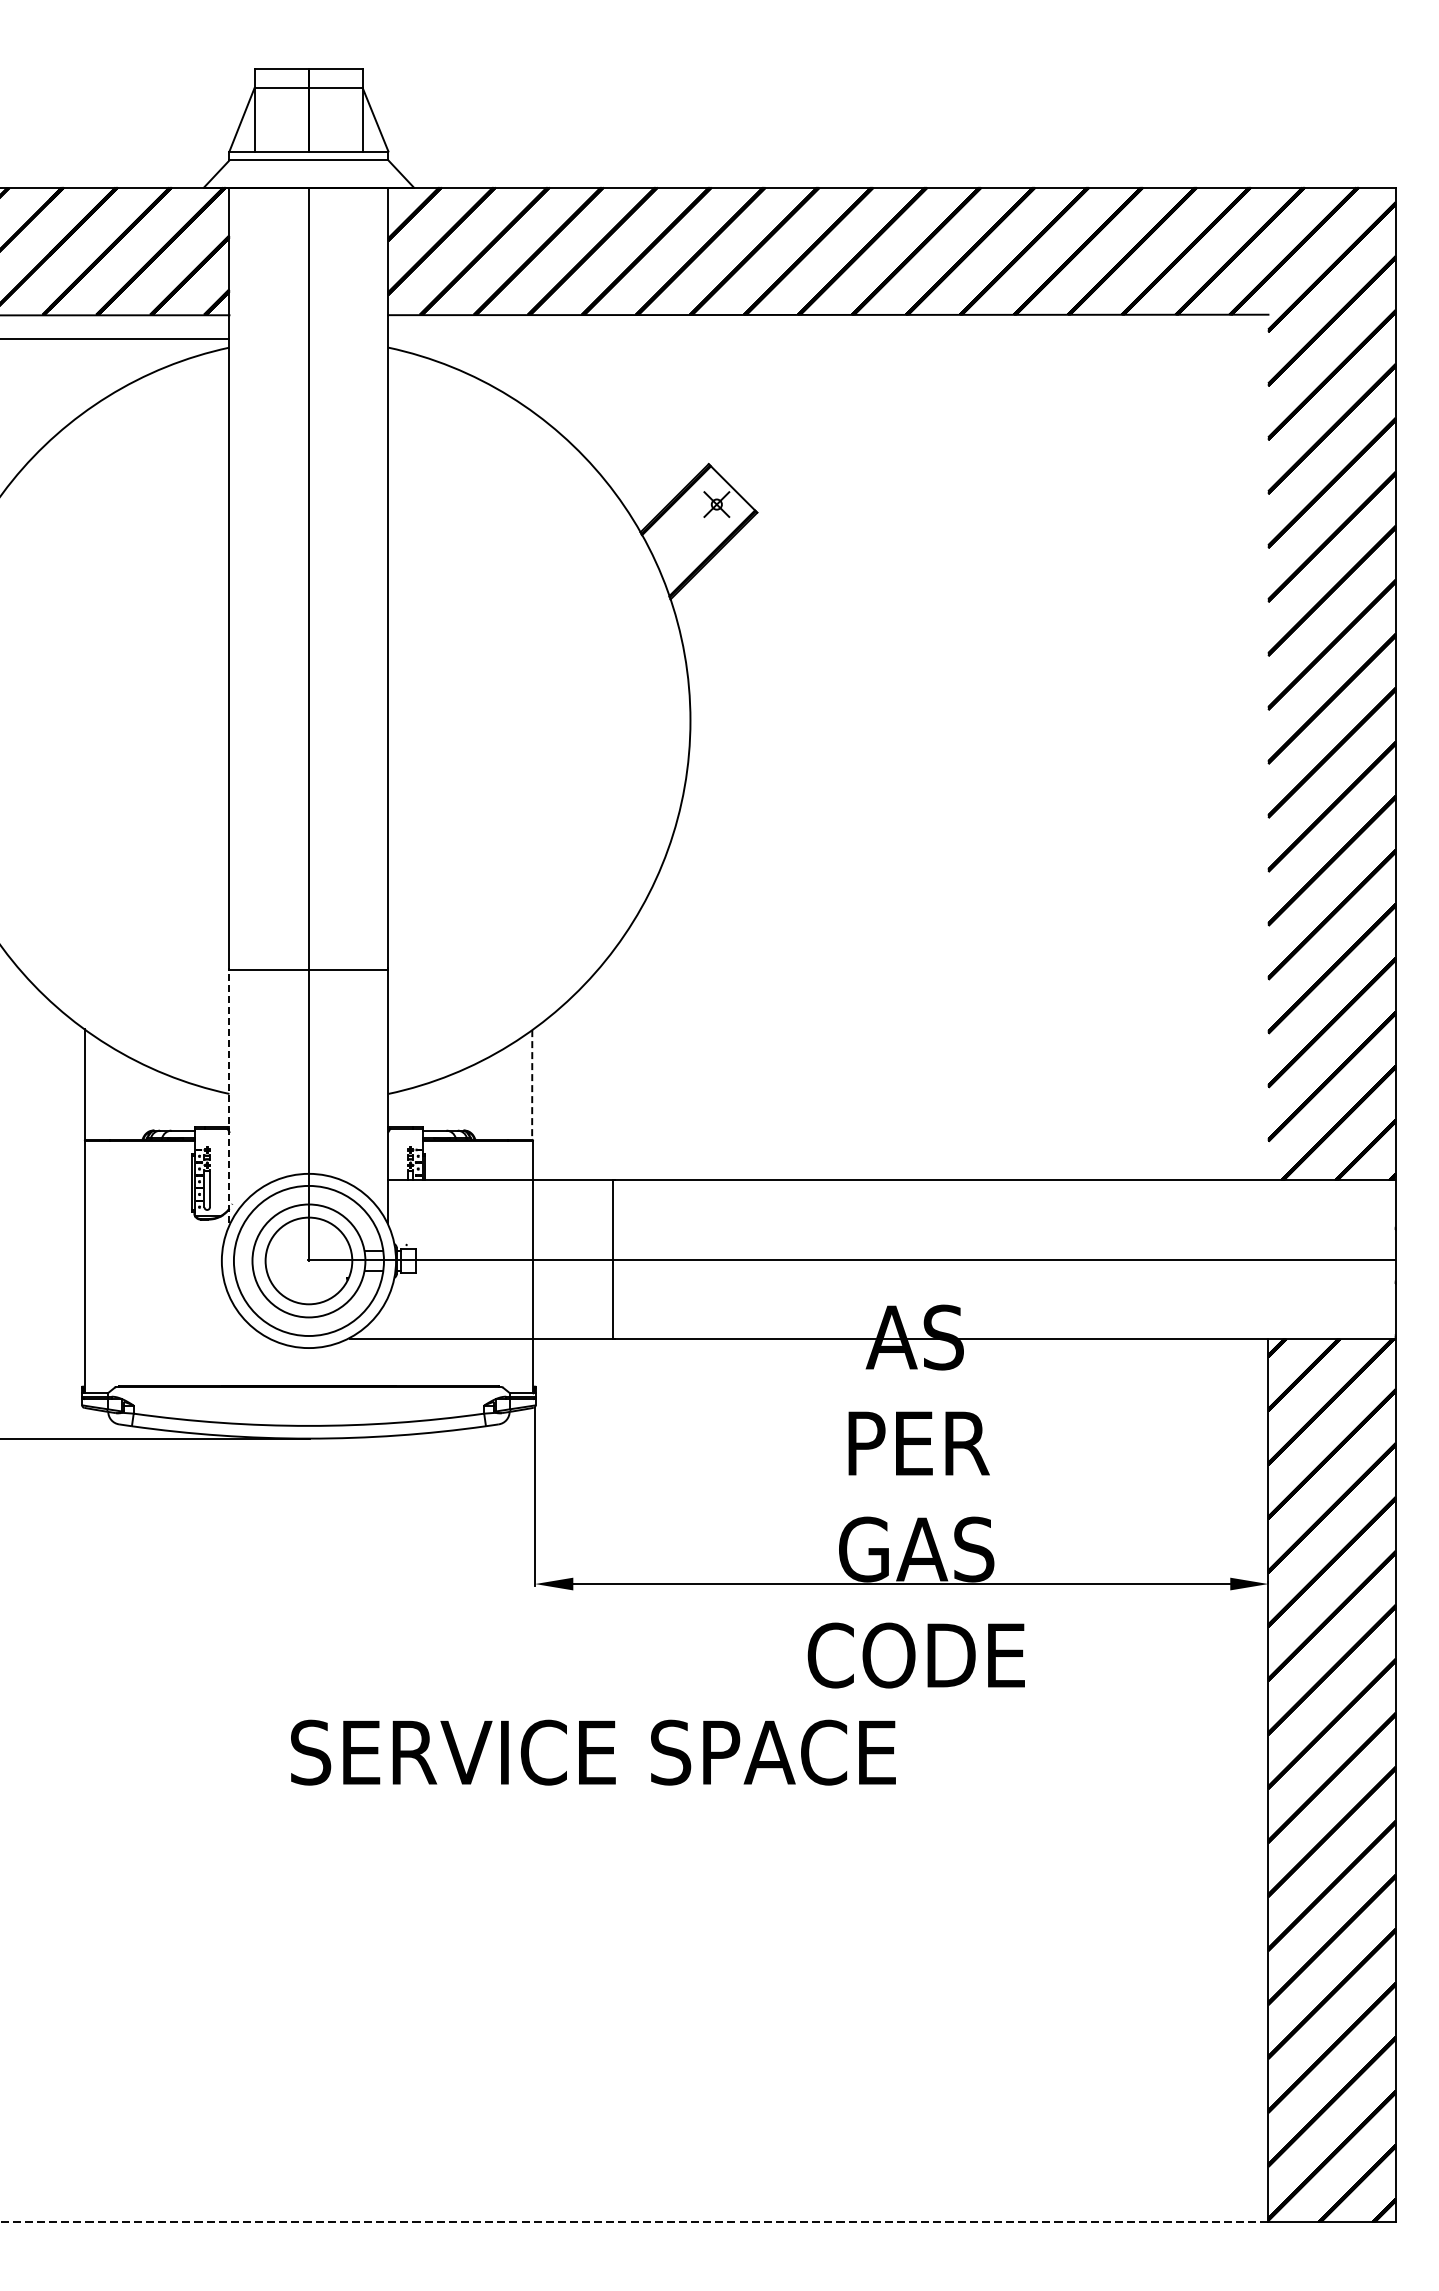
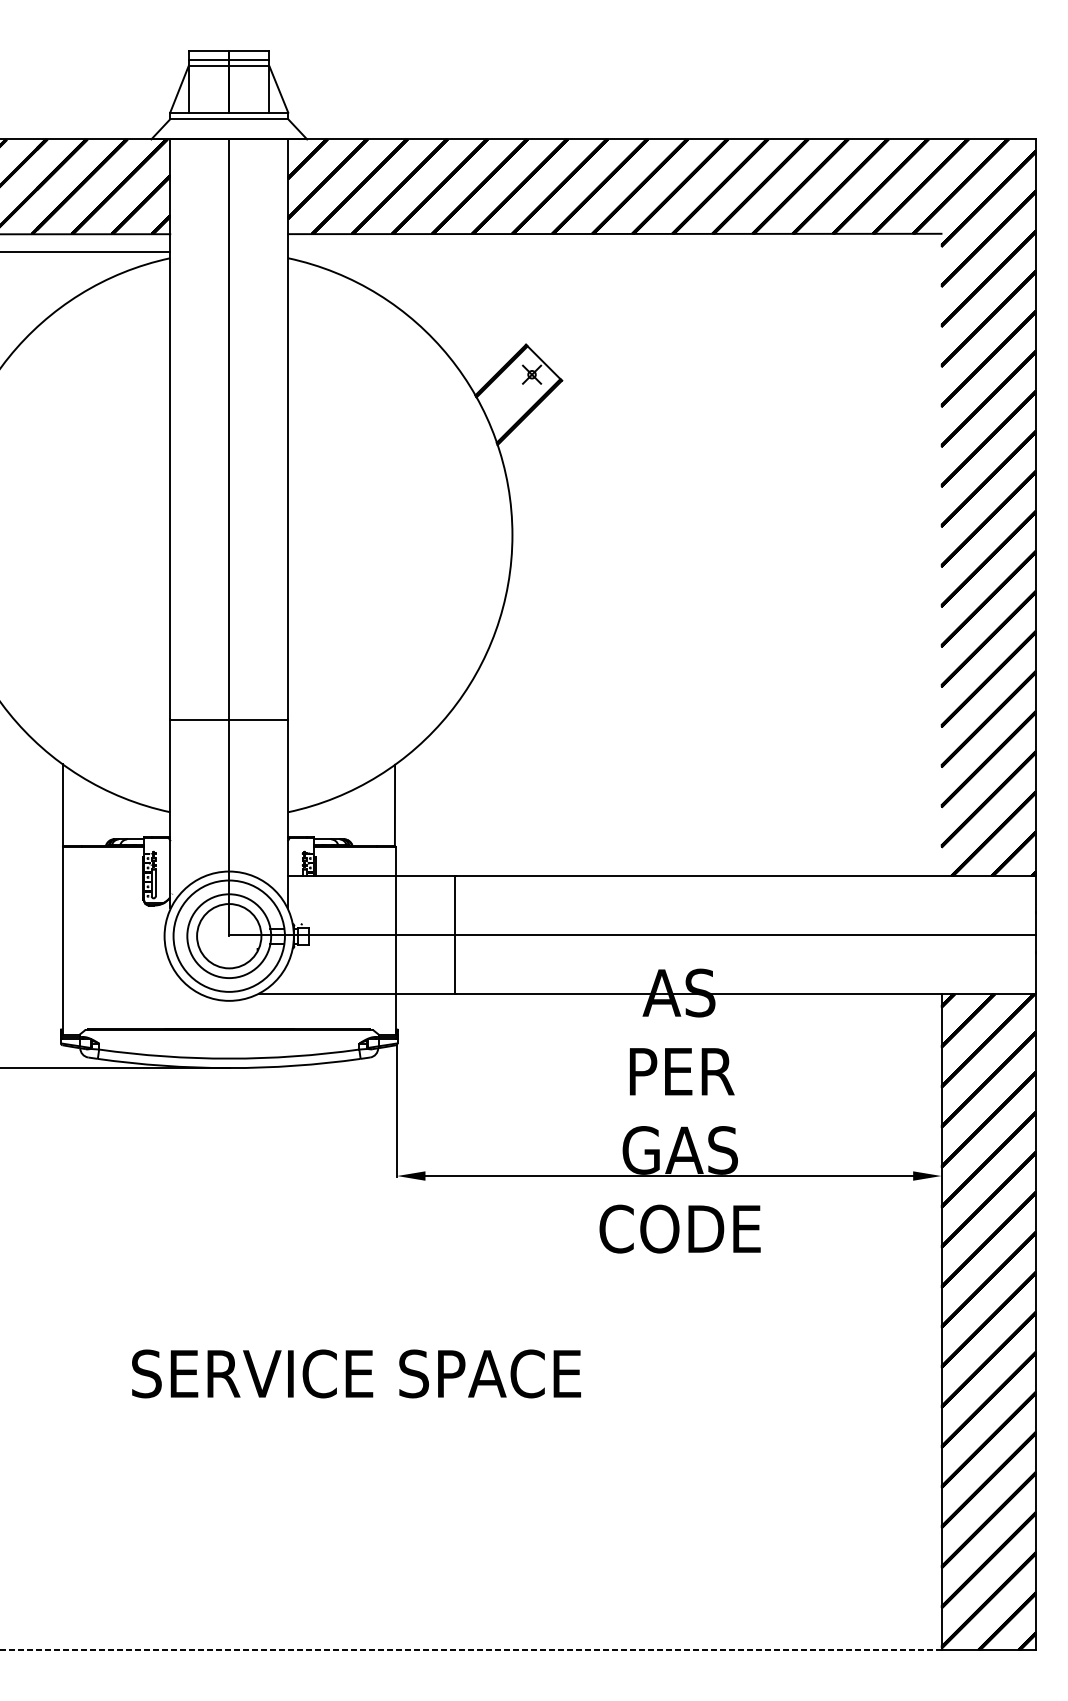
line: (308, 81) -> (228, 60), added
line: (532, 1085) -> (395, 805), dashed -> solid
line: (229, 1095) -> (170, 813), dashed -> solid
text: (593, 1752) -> (356, 1373), moved

